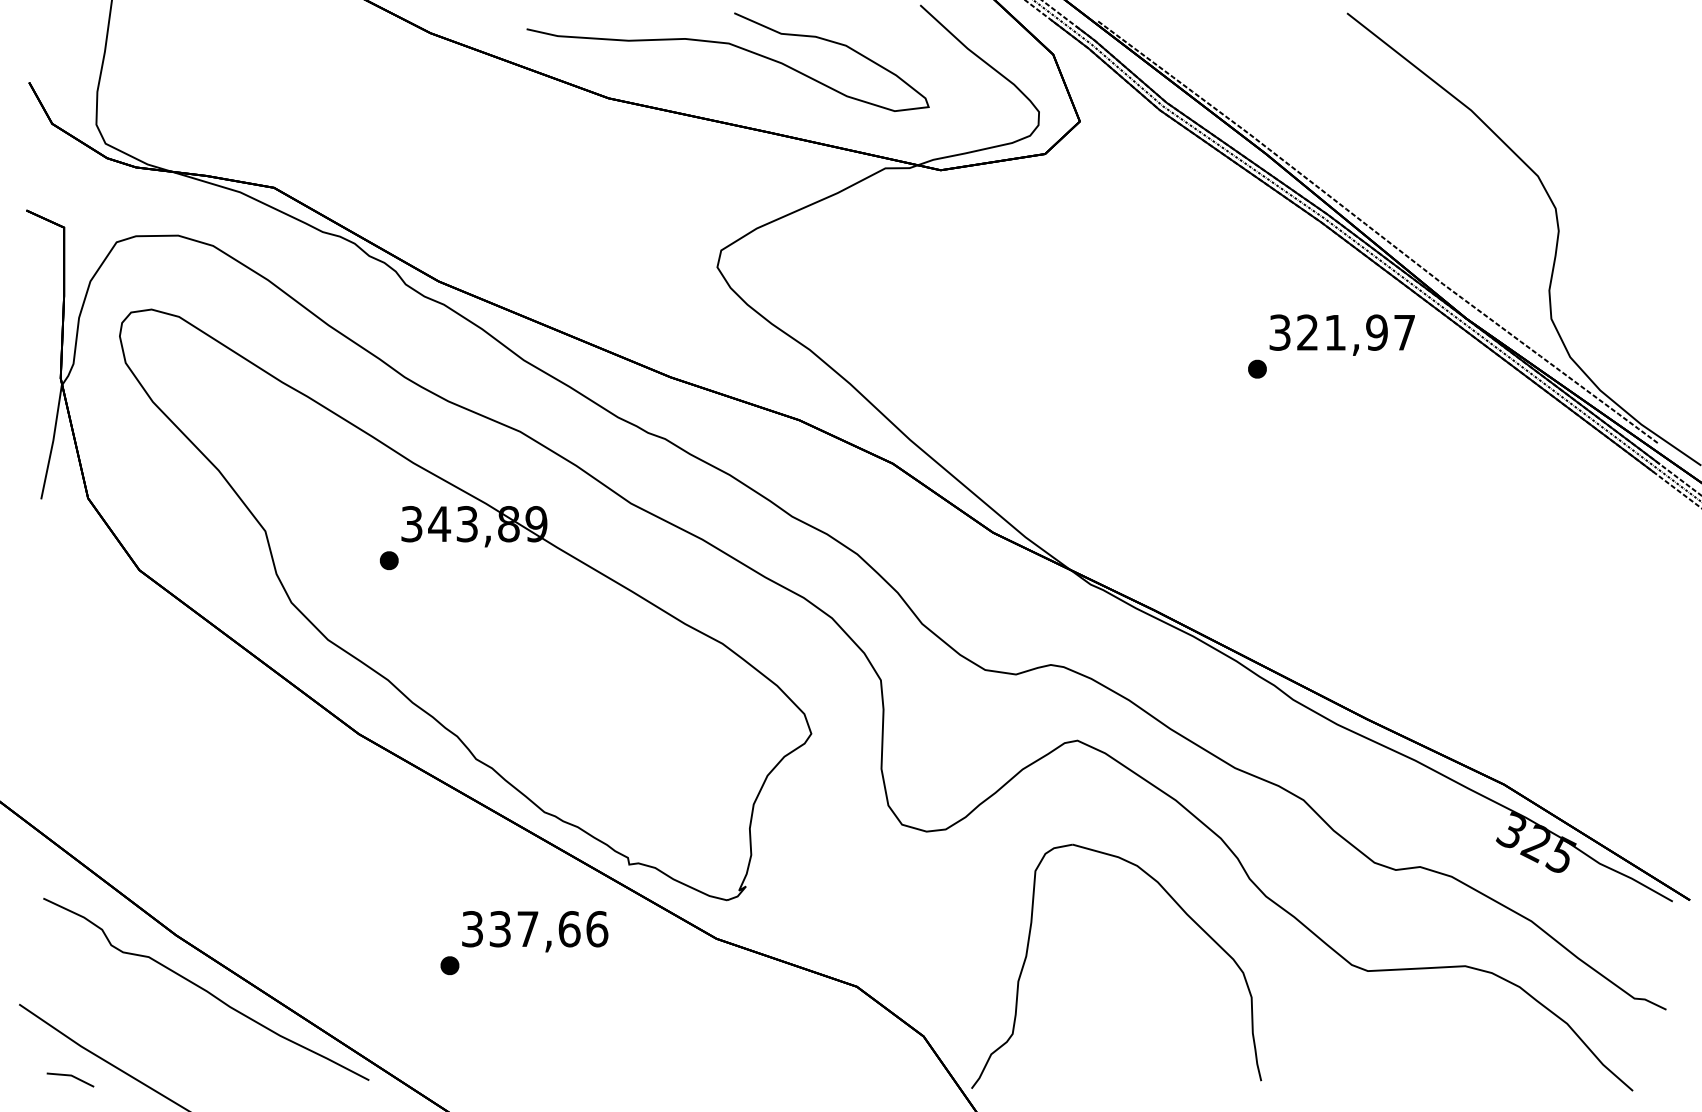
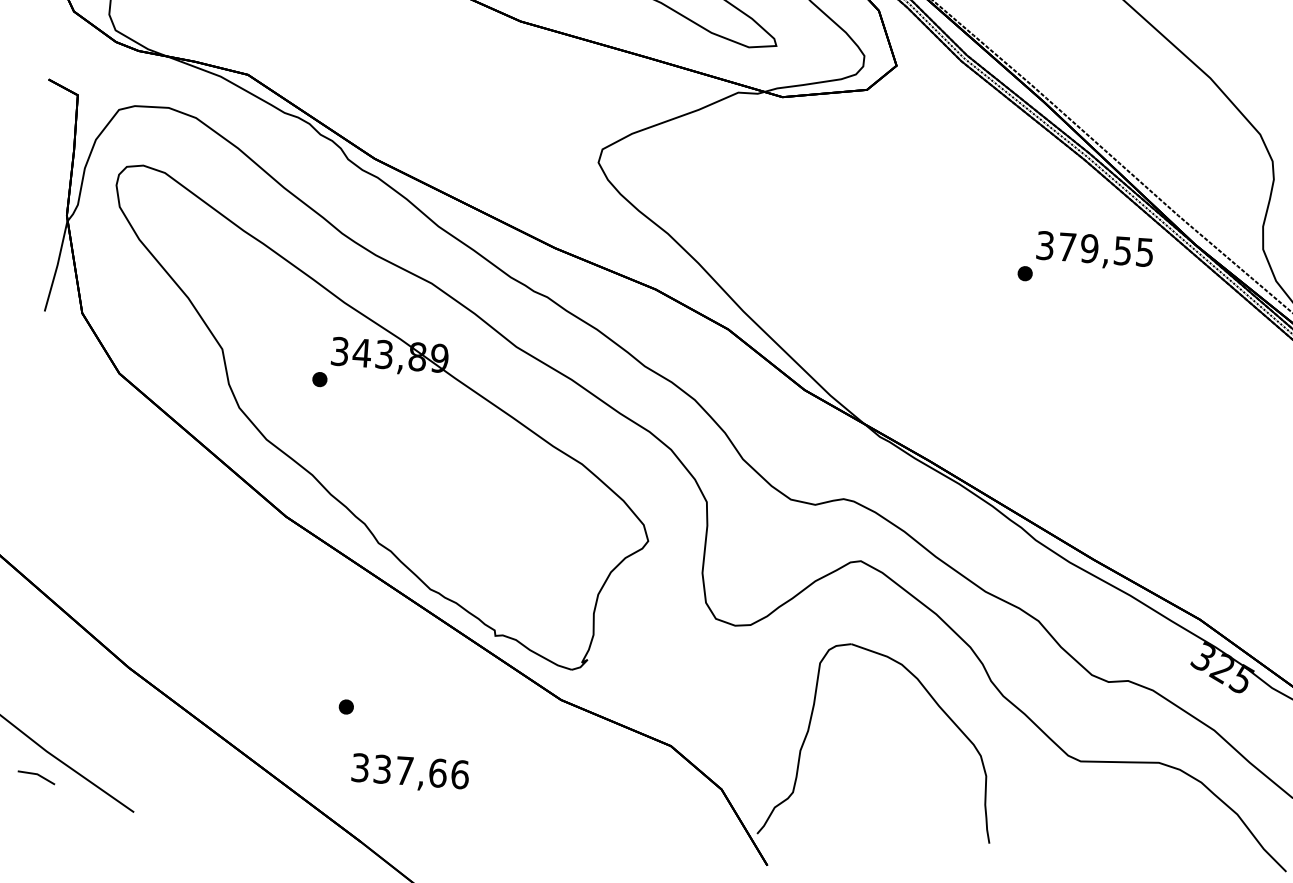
text: (1355, 332) -> (1105, 249), 321,97 -> 379,55
text: (535, 931) -> (410, 773), moved
curve: (205, 989) -> (149, 712), removed

